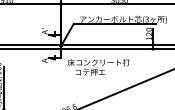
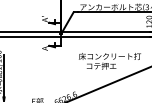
text: (98, 67) -> (109, 61), moved

